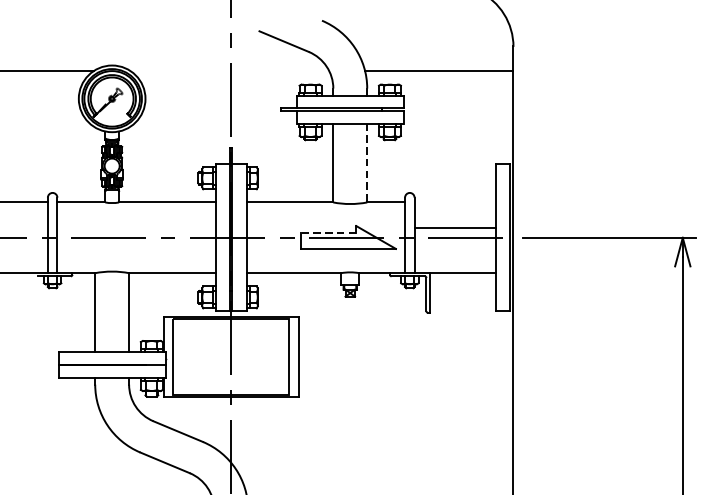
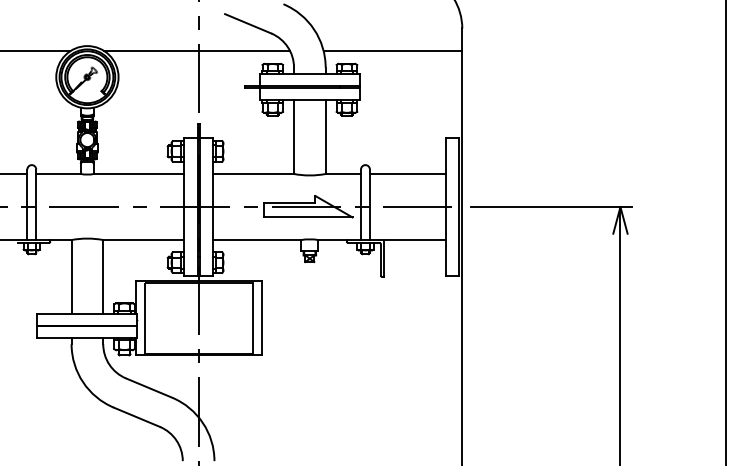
line: (230, 71) -> (197, 51), added
line: (367, 163) -> (325, 137), dashed -> solid
line: (454, 228) -> (407, 174), moved
line: (328, 232) -> (289, 202), dashed -> solid

